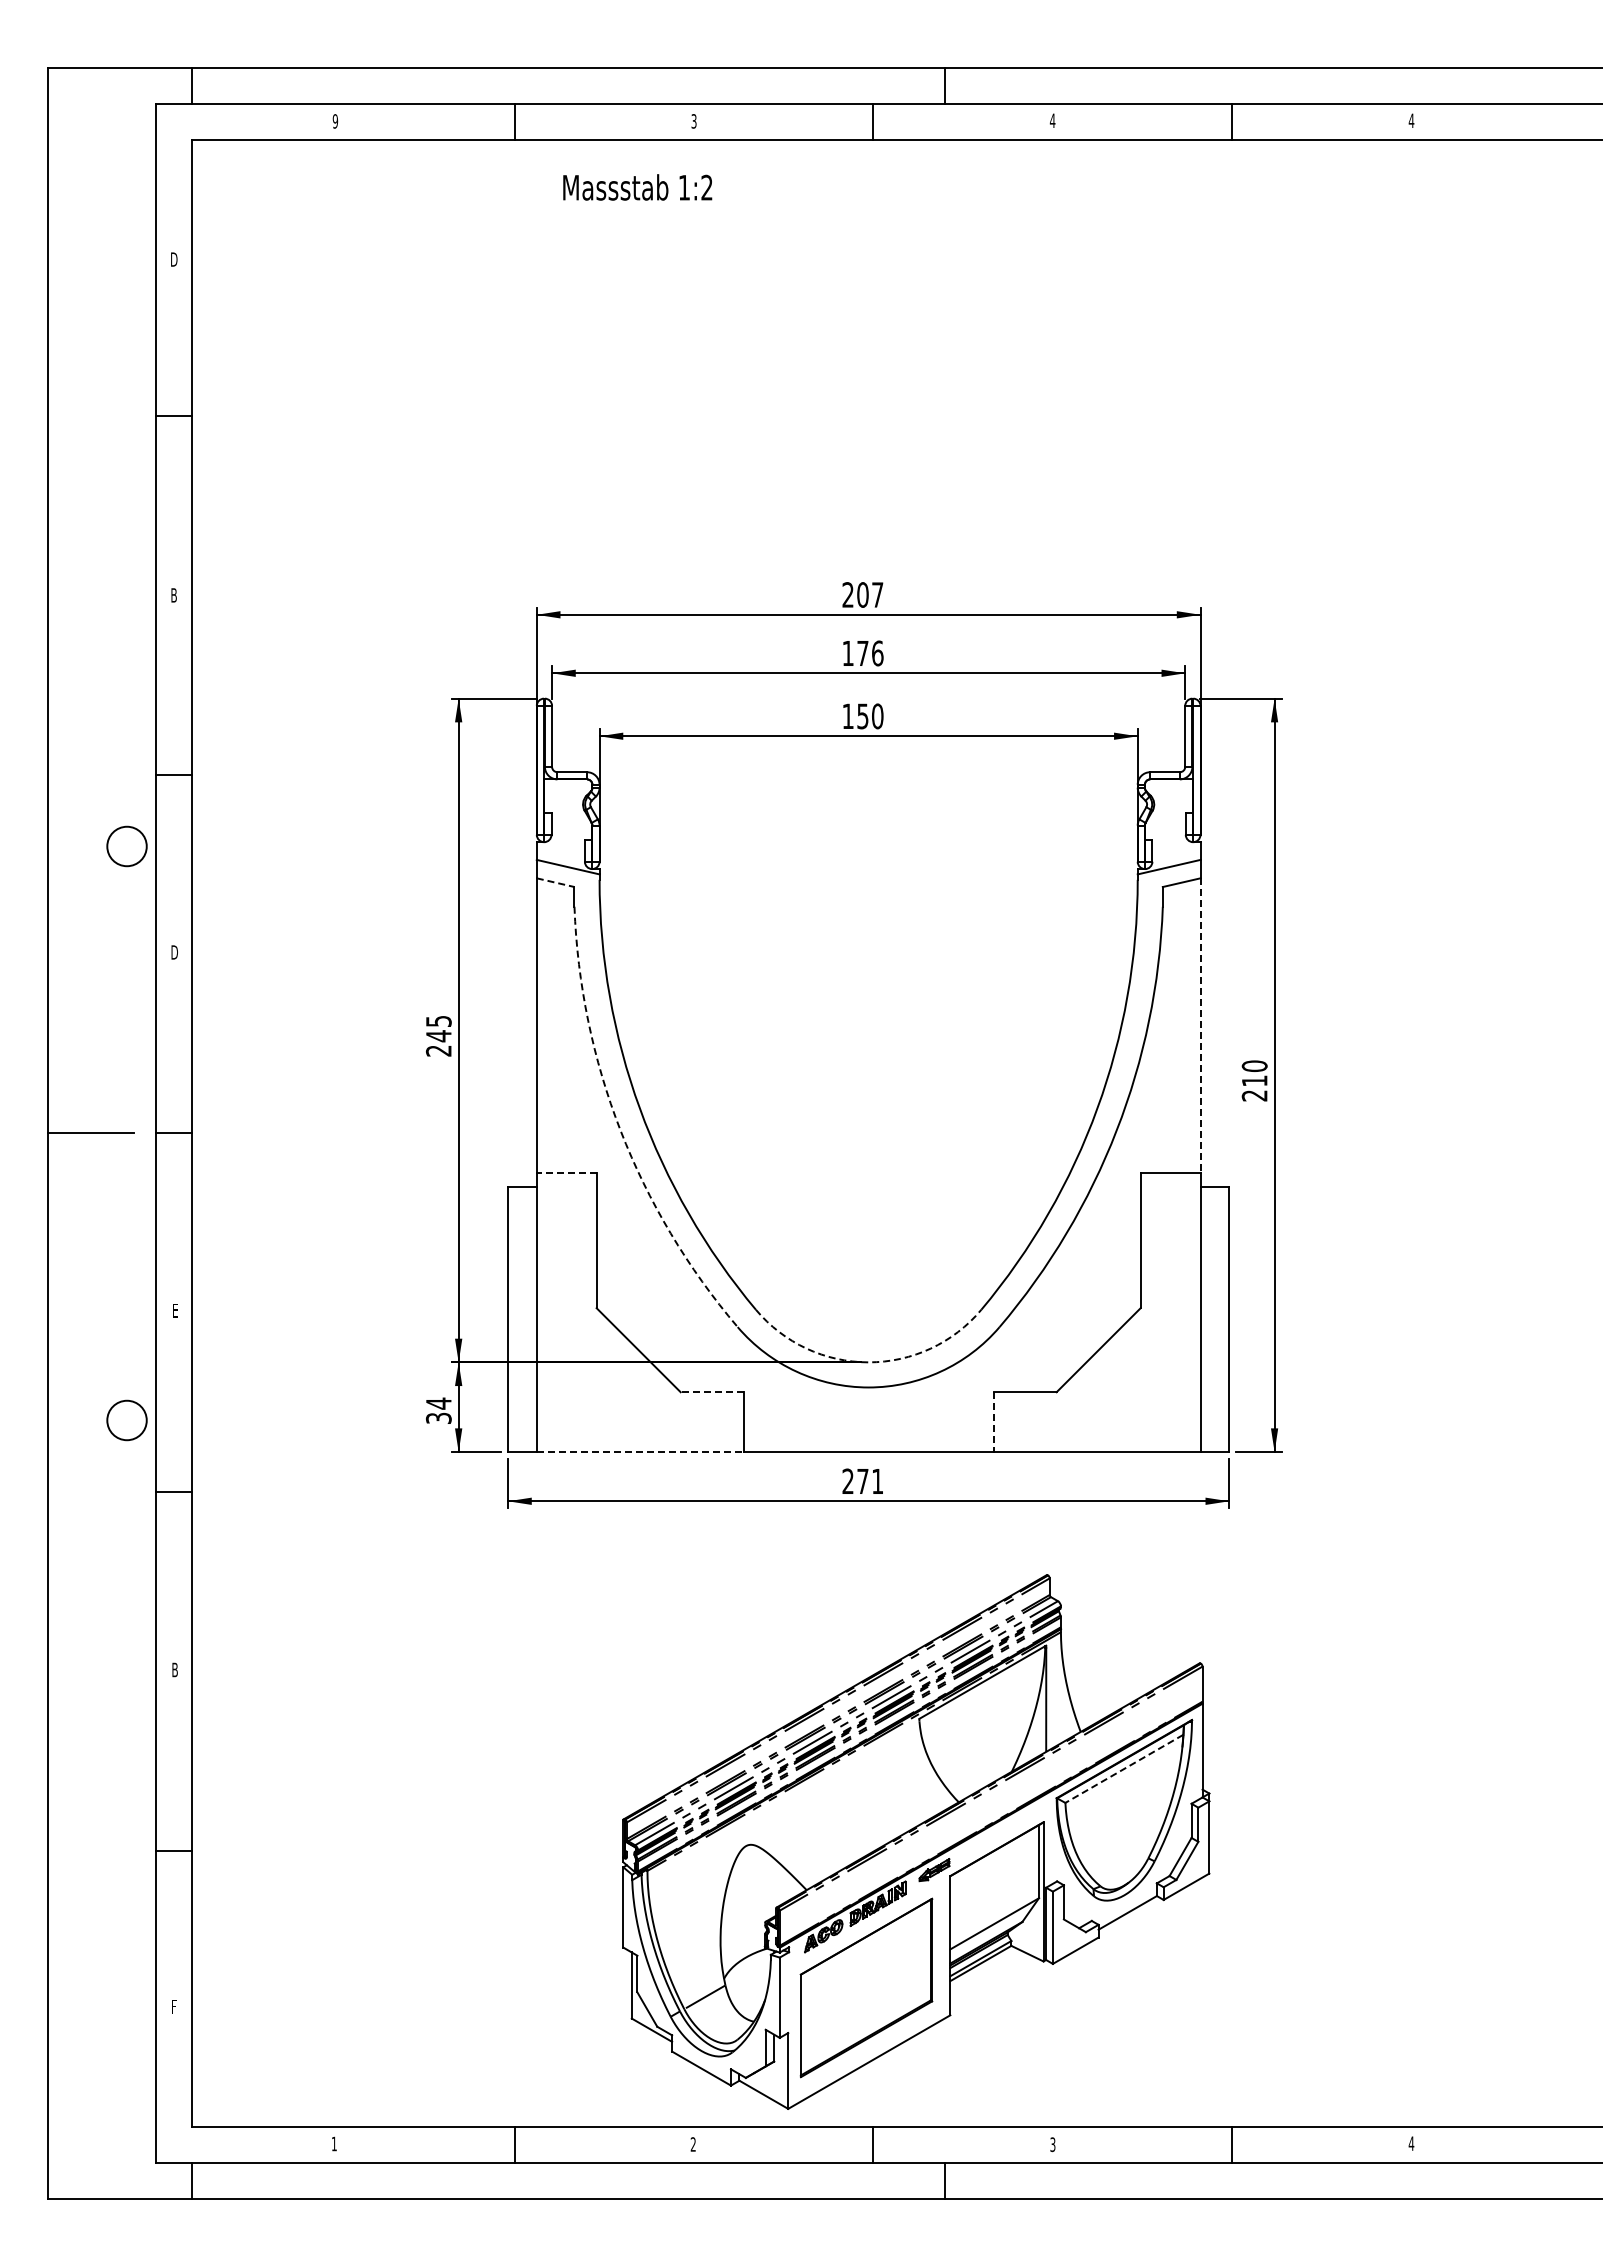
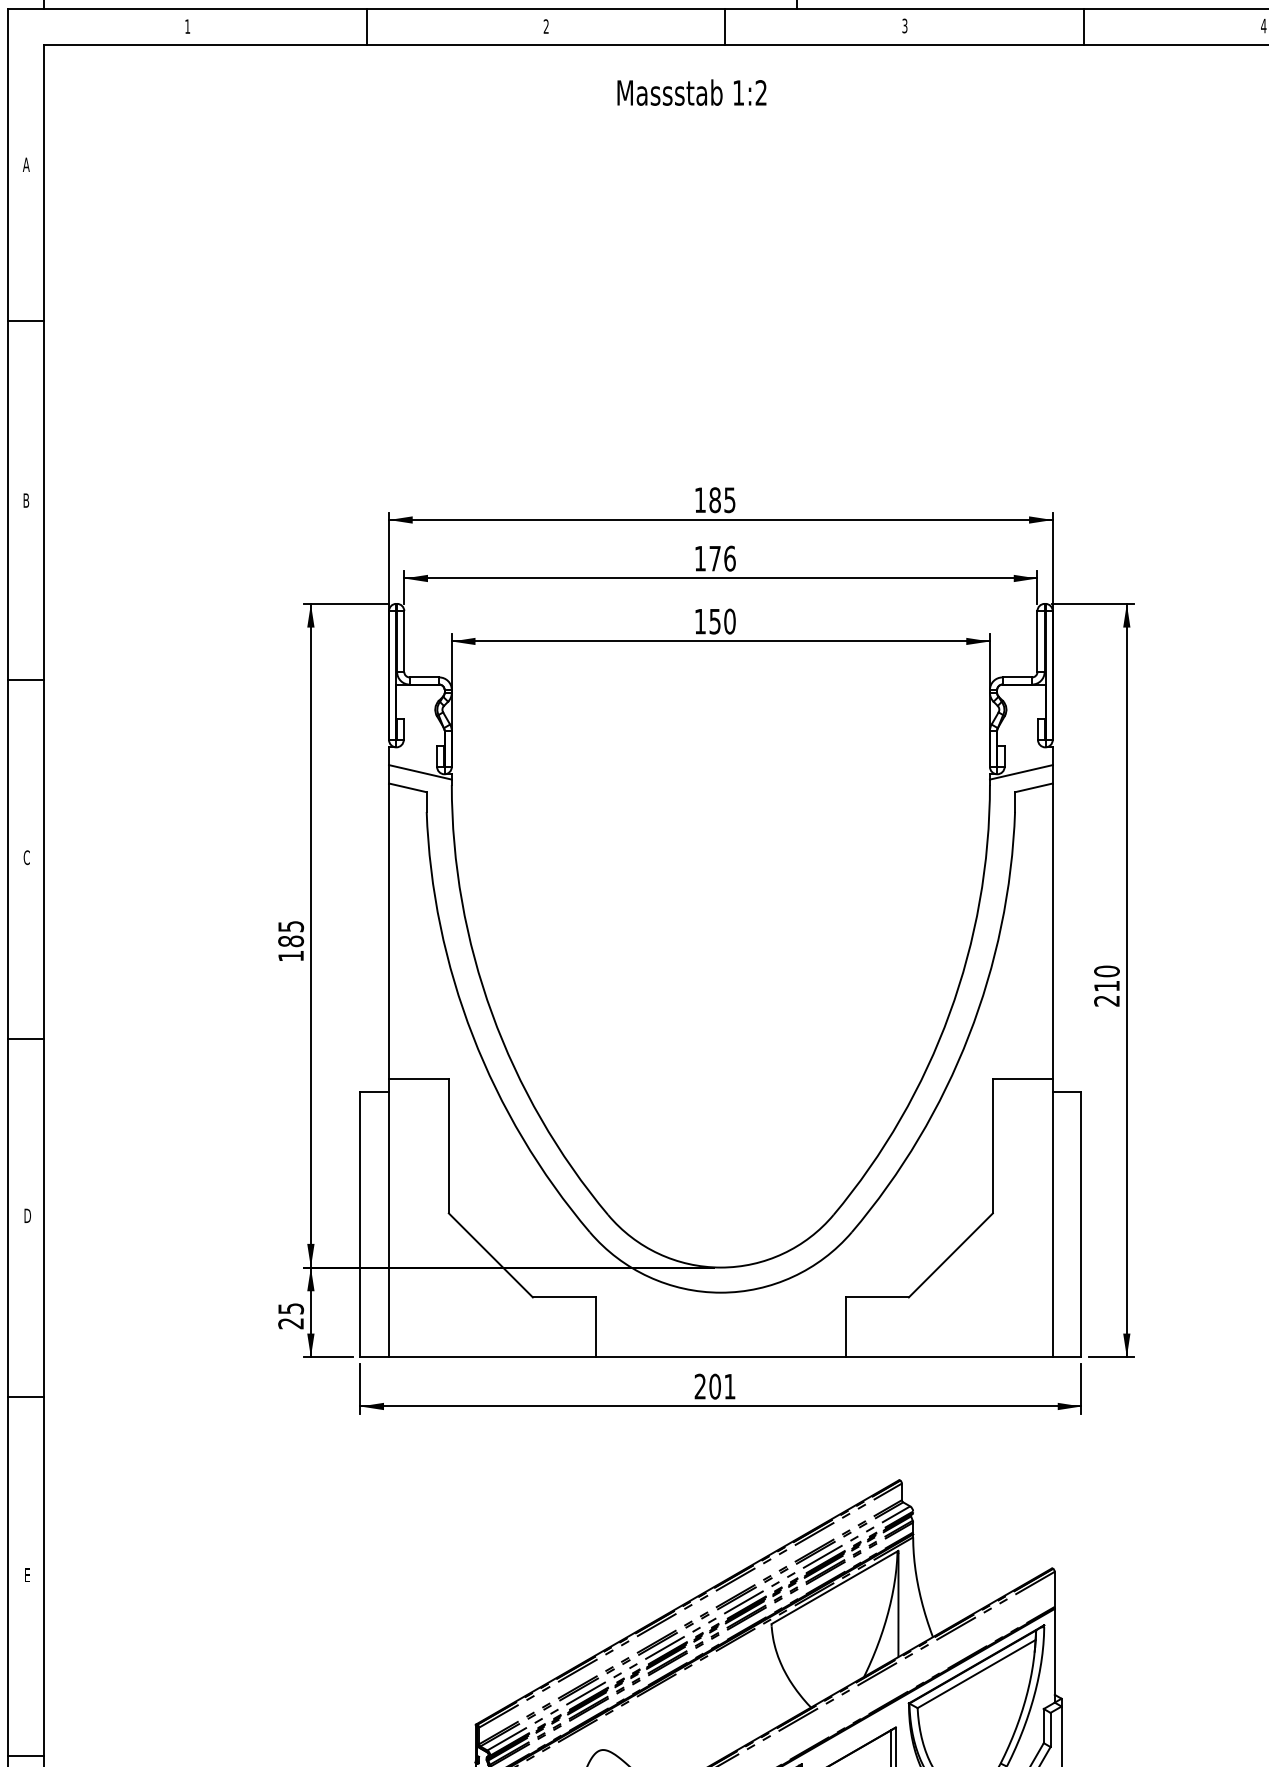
text: (1052, 120) -> (904, 25), 4 -> 3
text: (335, 121) -> (187, 26), 9 -> 1
text: (693, 121) -> (545, 26), 3 -> 2
text: (637, 187) -> (691, 92), moved
text: (173, 259) -> (25, 164), D -> A
text: (862, 594) -> (714, 499), 207 -> 185
line: (556, 882) -> (408, 787), dashed -> solid
text: (174, 952) -> (26, 857), D -> C
line: (1200, 1026) -> (1052, 931), dashed -> solid
text: (438, 1043) -> (290, 948), 245 -> 185
arc: (620, 1130) -> (472, 1035), dashed -> solid
line: (566, 1173) -> (418, 1078), dashed -> solid
text: (175, 1310) -> (27, 1215), E -> D
arc: (868, 1362) -> (720, 1267), dashed -> solid
line: (712, 1392) -> (564, 1297), dashed -> solid
text: (438, 1410) -> (290, 1315), 34 -> 25
line: (993, 1422) -> (845, 1327), dashed -> solid
line: (640, 1452) -> (492, 1357), dashed -> solid
text: (862, 1481) -> (714, 1386), 271 -> 201
text: (174, 1669) -> (26, 1574), B -> E
line: (1123, 1769) -> (975, 1674), dashed -> solid

